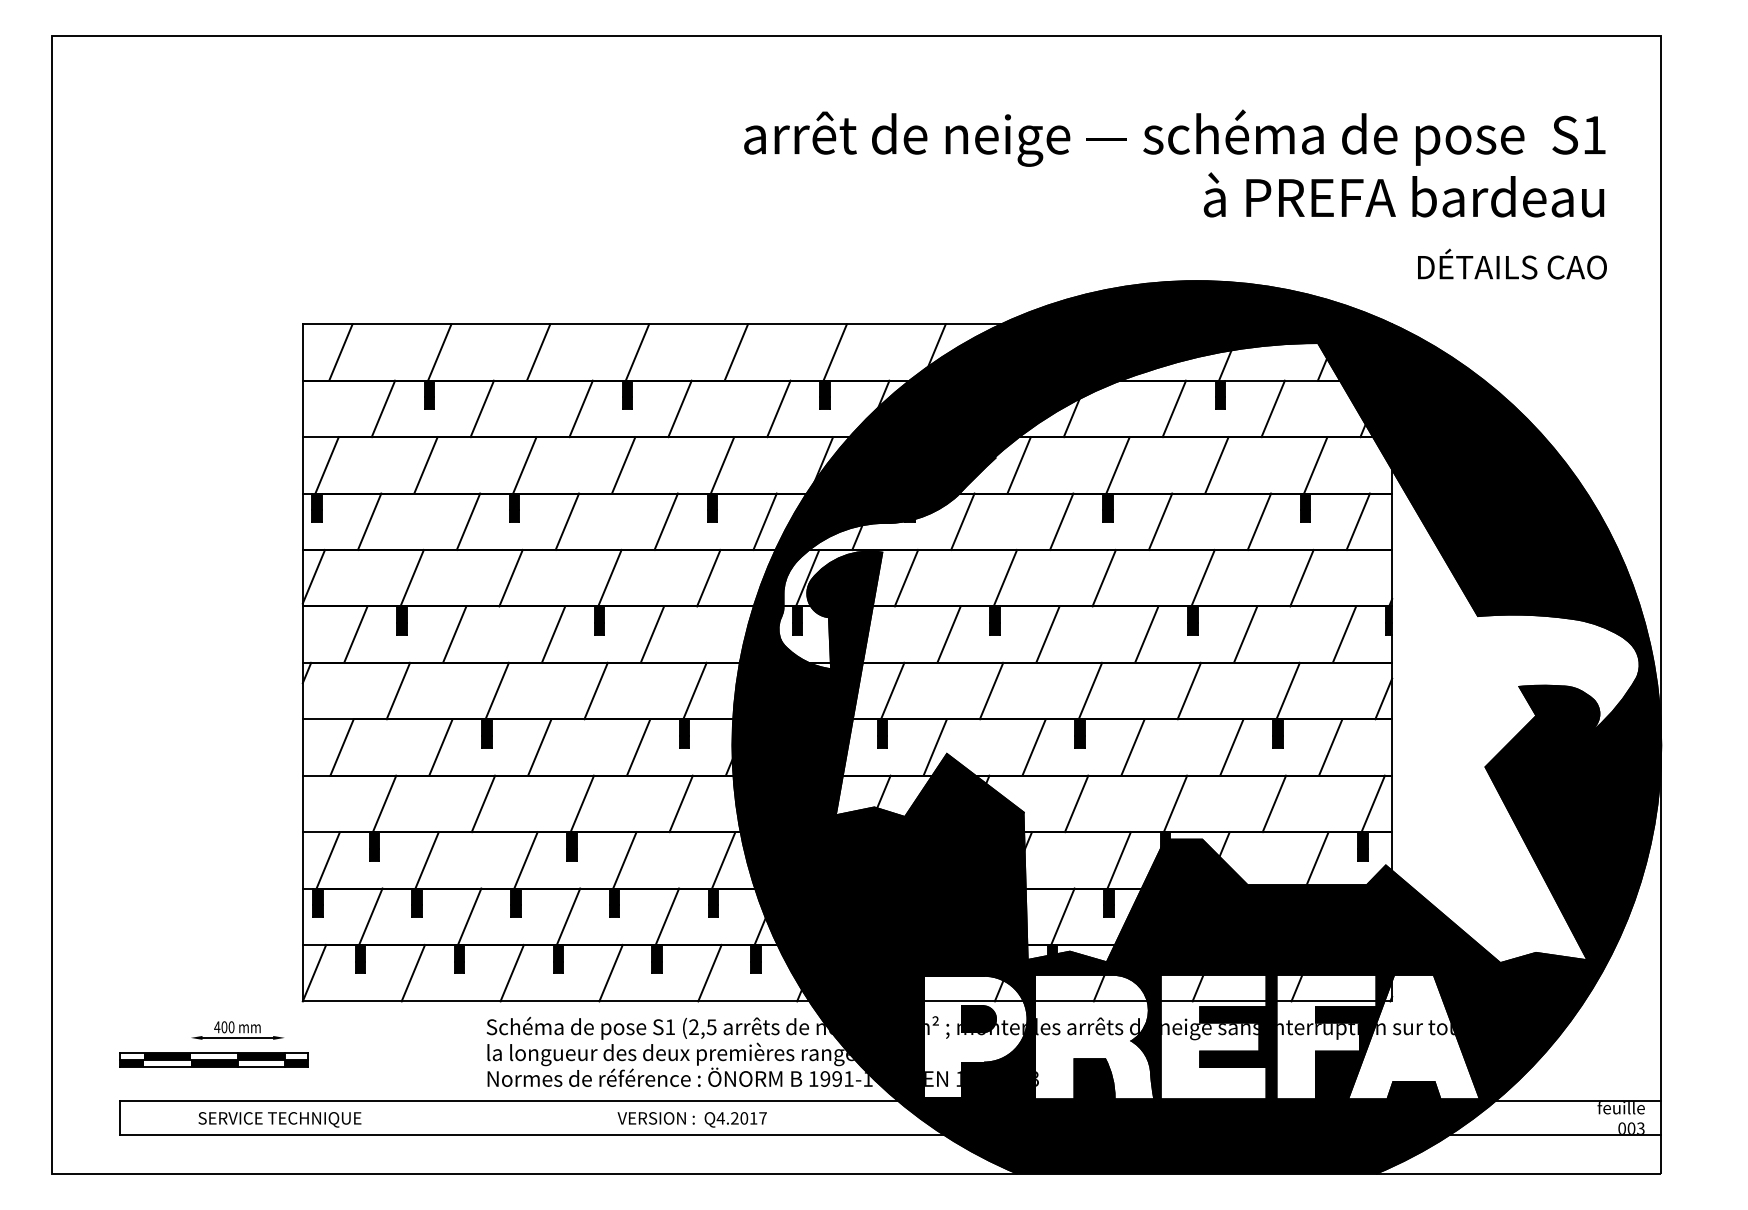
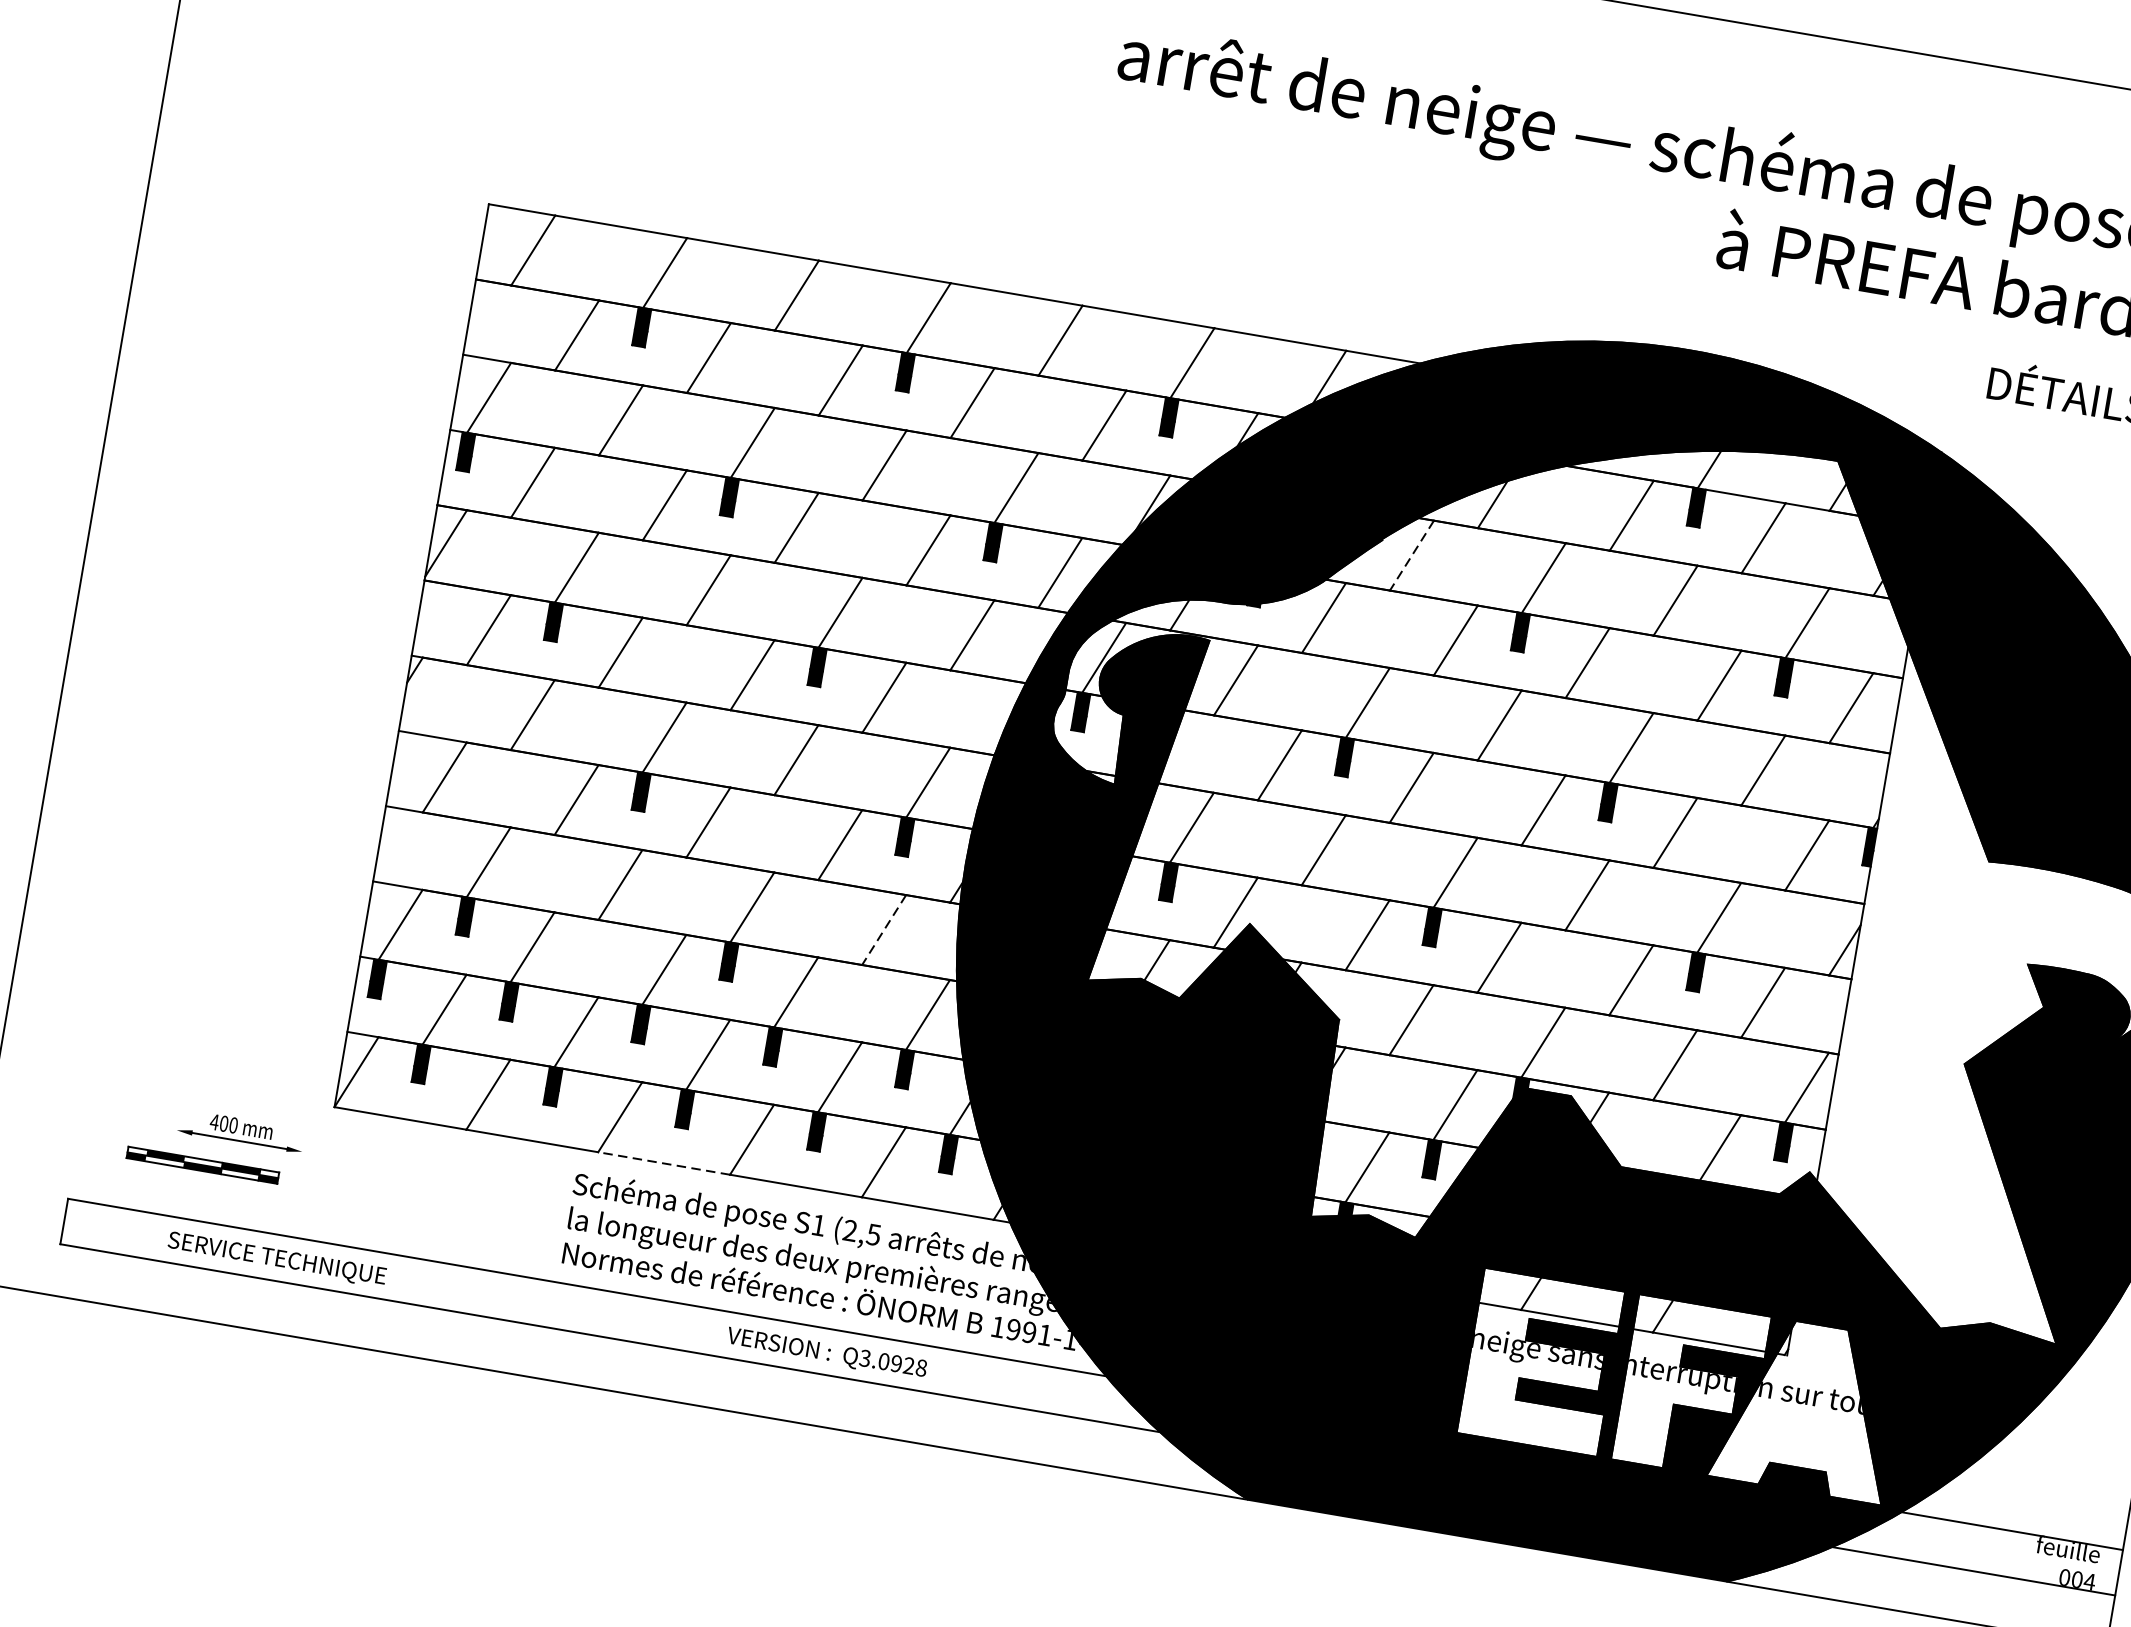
line: (1019, 465) -> (1412, 555), solid -> dashed
line: (681, 803) -> (884, 929), solid -> dashed
line: (549, 1001) -> (663, 1163), solid -> dashed
part: (213, 1059) -> (202, 1164), size x0.6
text: (741, 1118) -> (892, 1363), Q4.2017 -> Q3.0928
text: (1640, 1127) -> (2089, 1580), 003 -> 004

